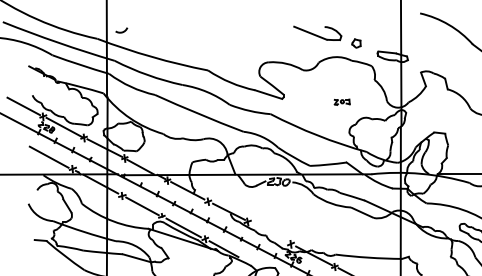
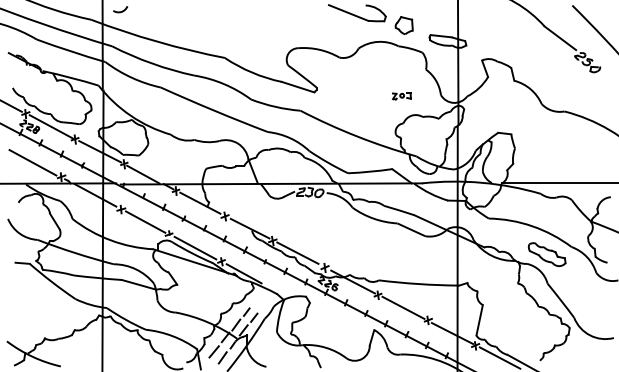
part: (355, 43) -> (403, 25), size x1.67
part: (341, 102) -> (401, 96), moved
line: (268, 231) -> (297, 252), added

